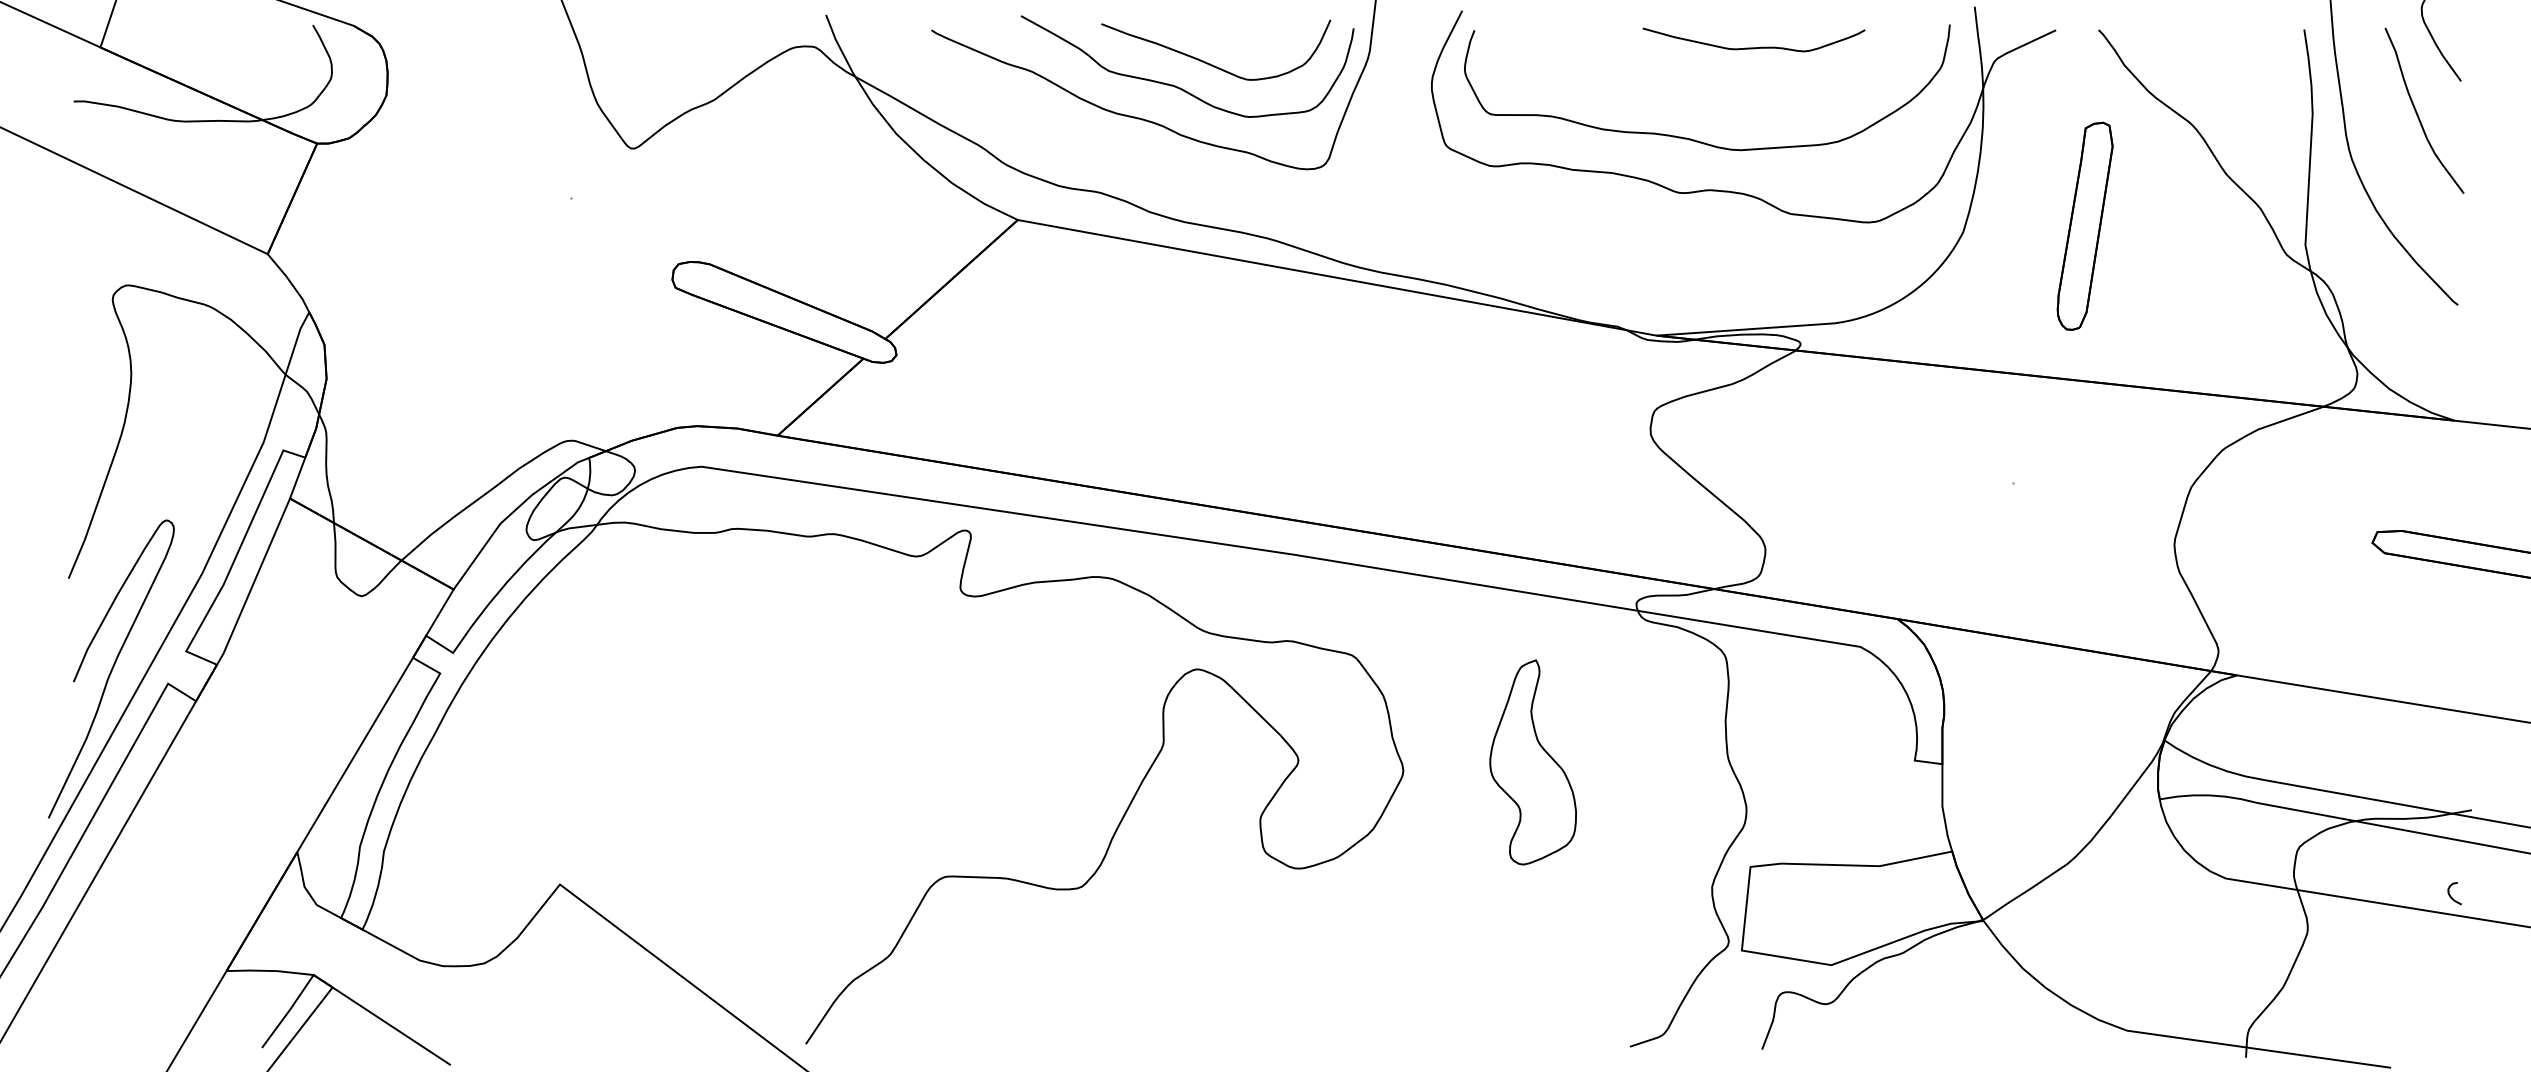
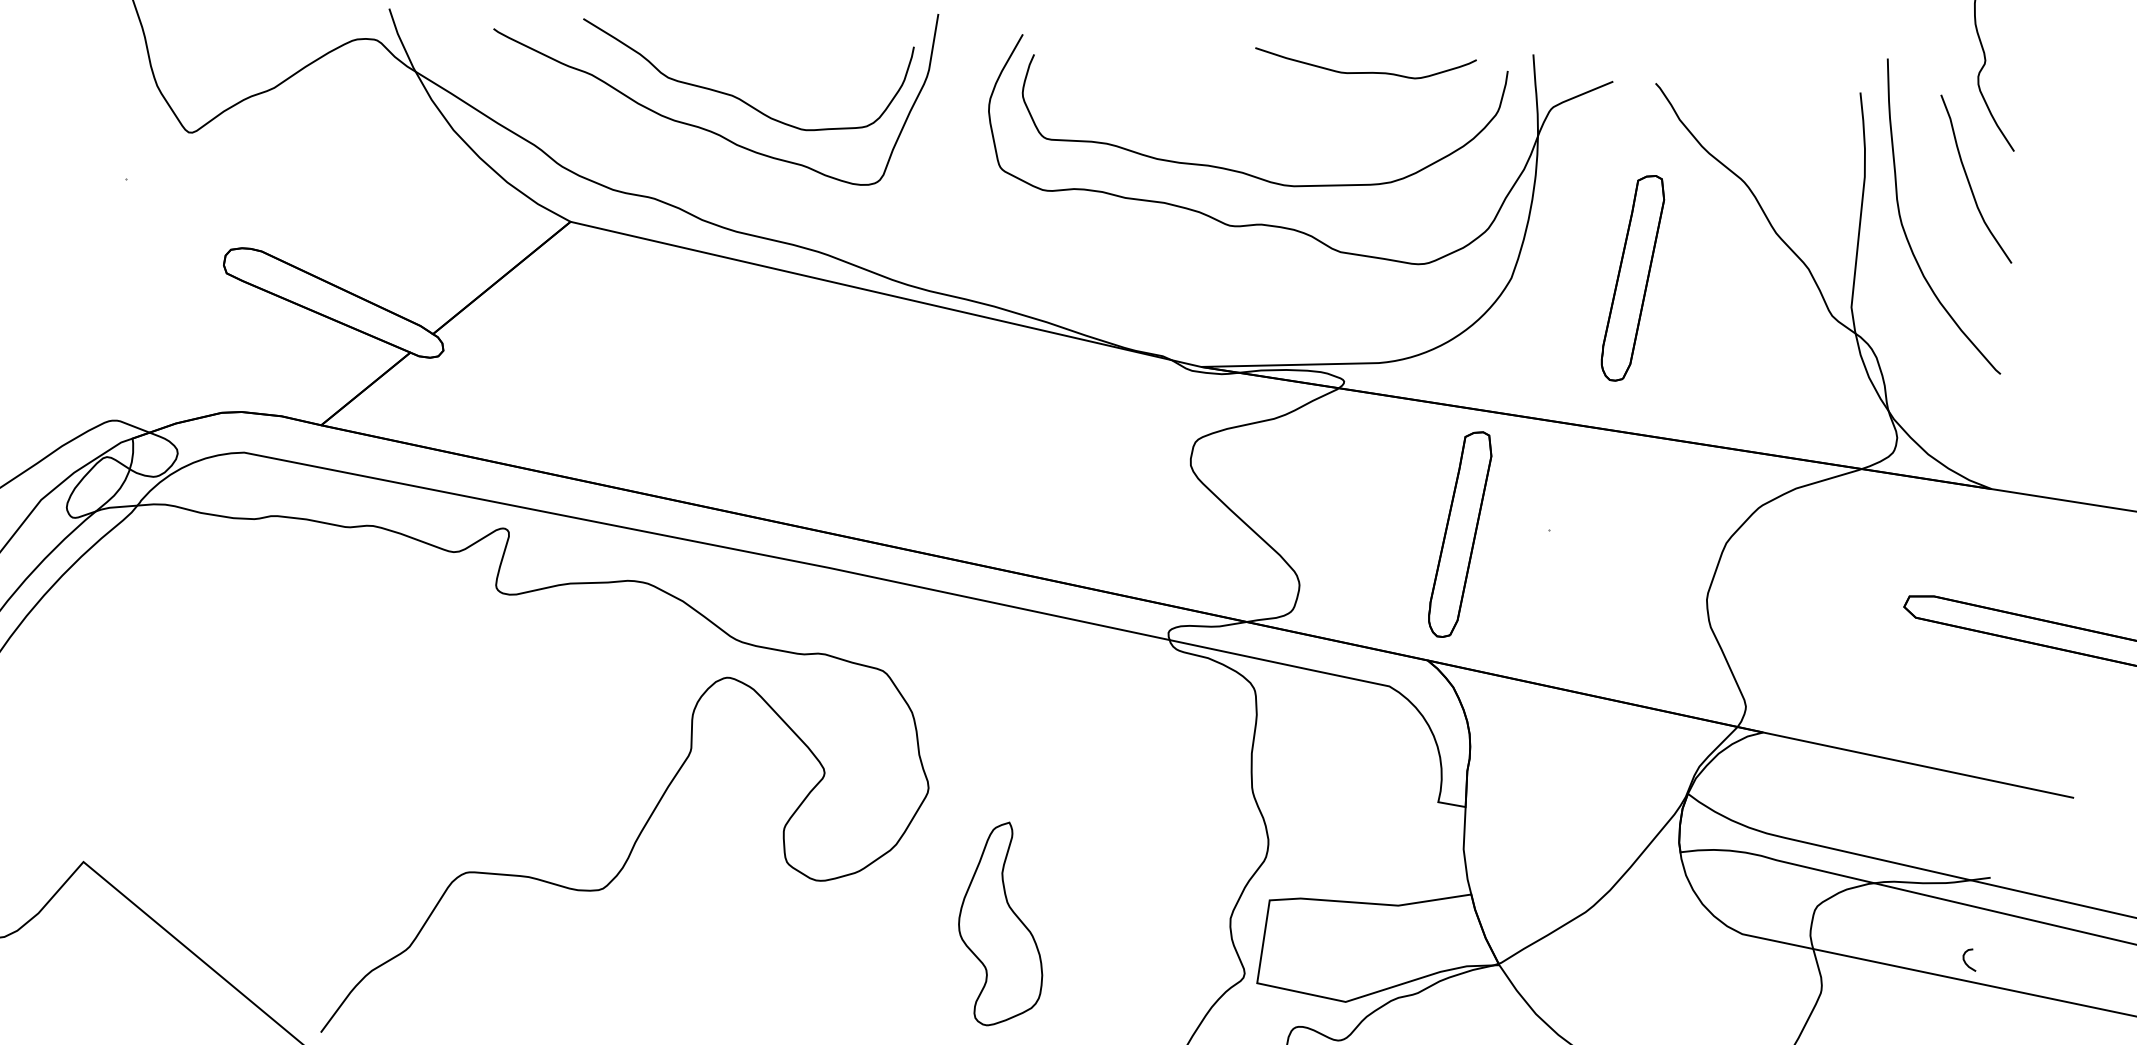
curve: (1753, 47) -> (1364, 72), moved
curve: (1210, 63) -> (769, 75), removed
part: (1923, 490) -> (1459, 533), added
part: (1532, 762) -> (1001, 924), moved

